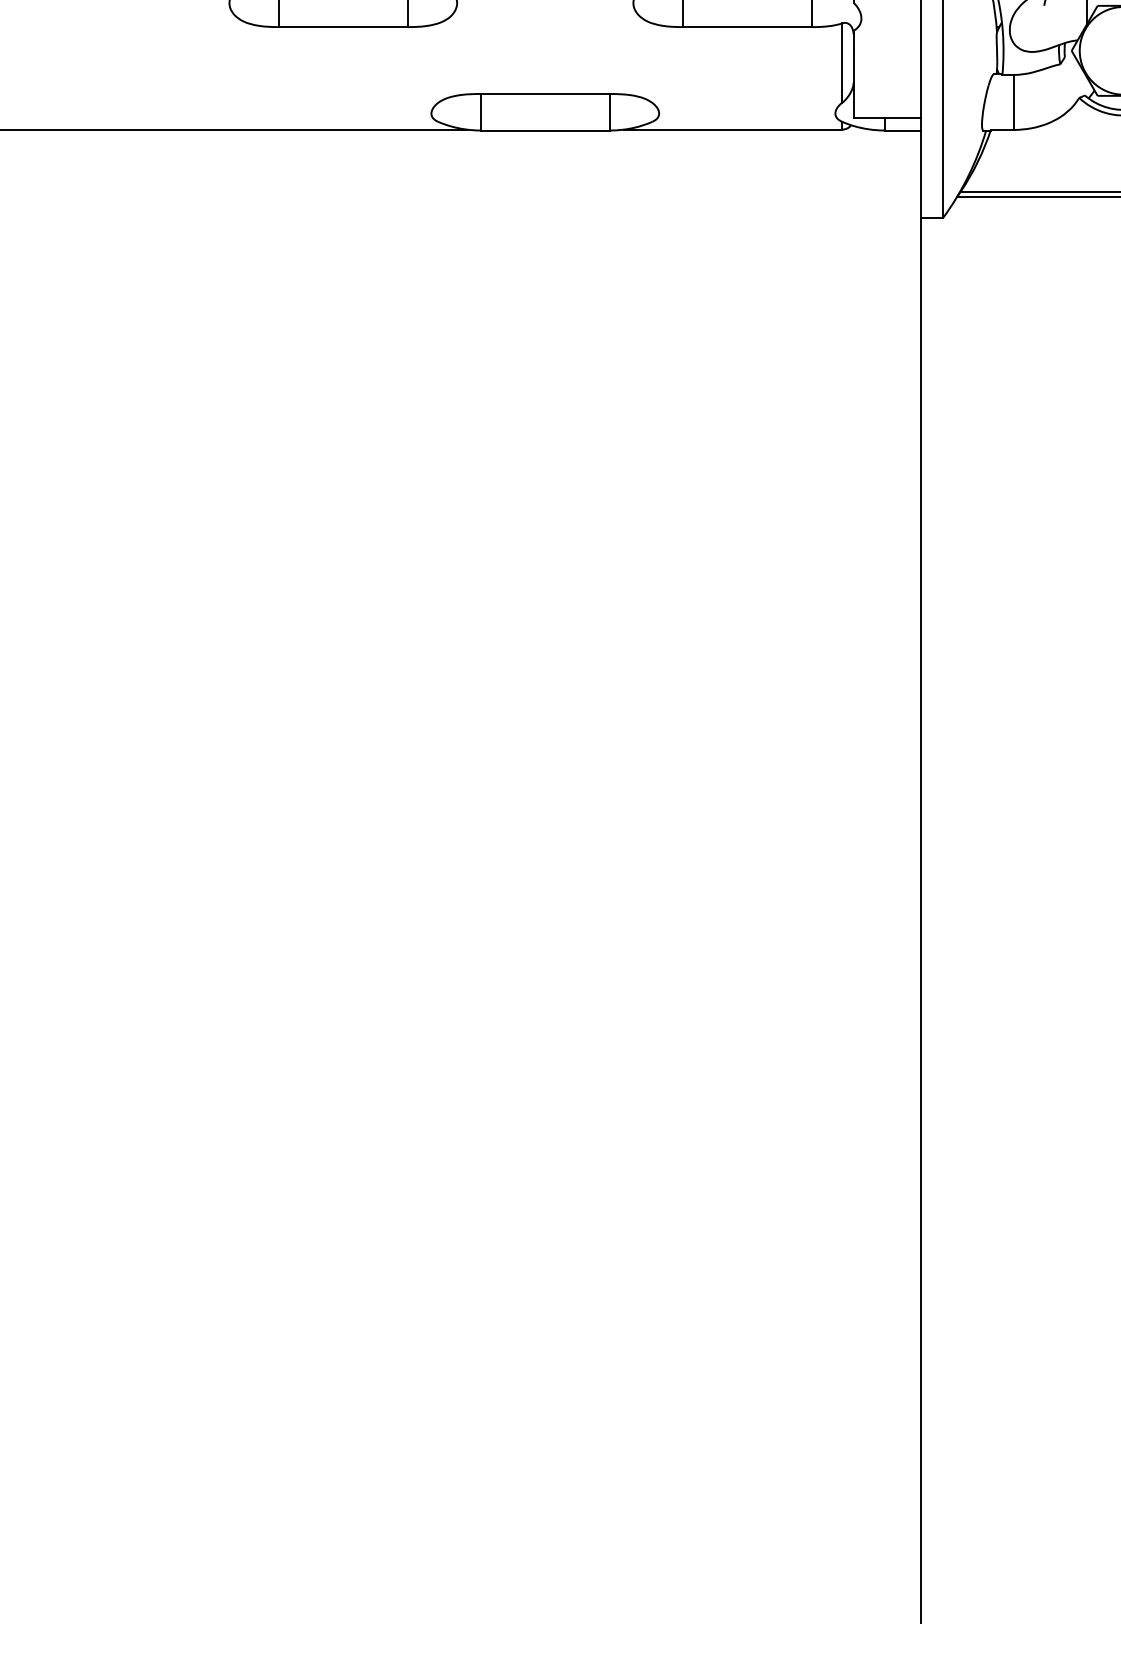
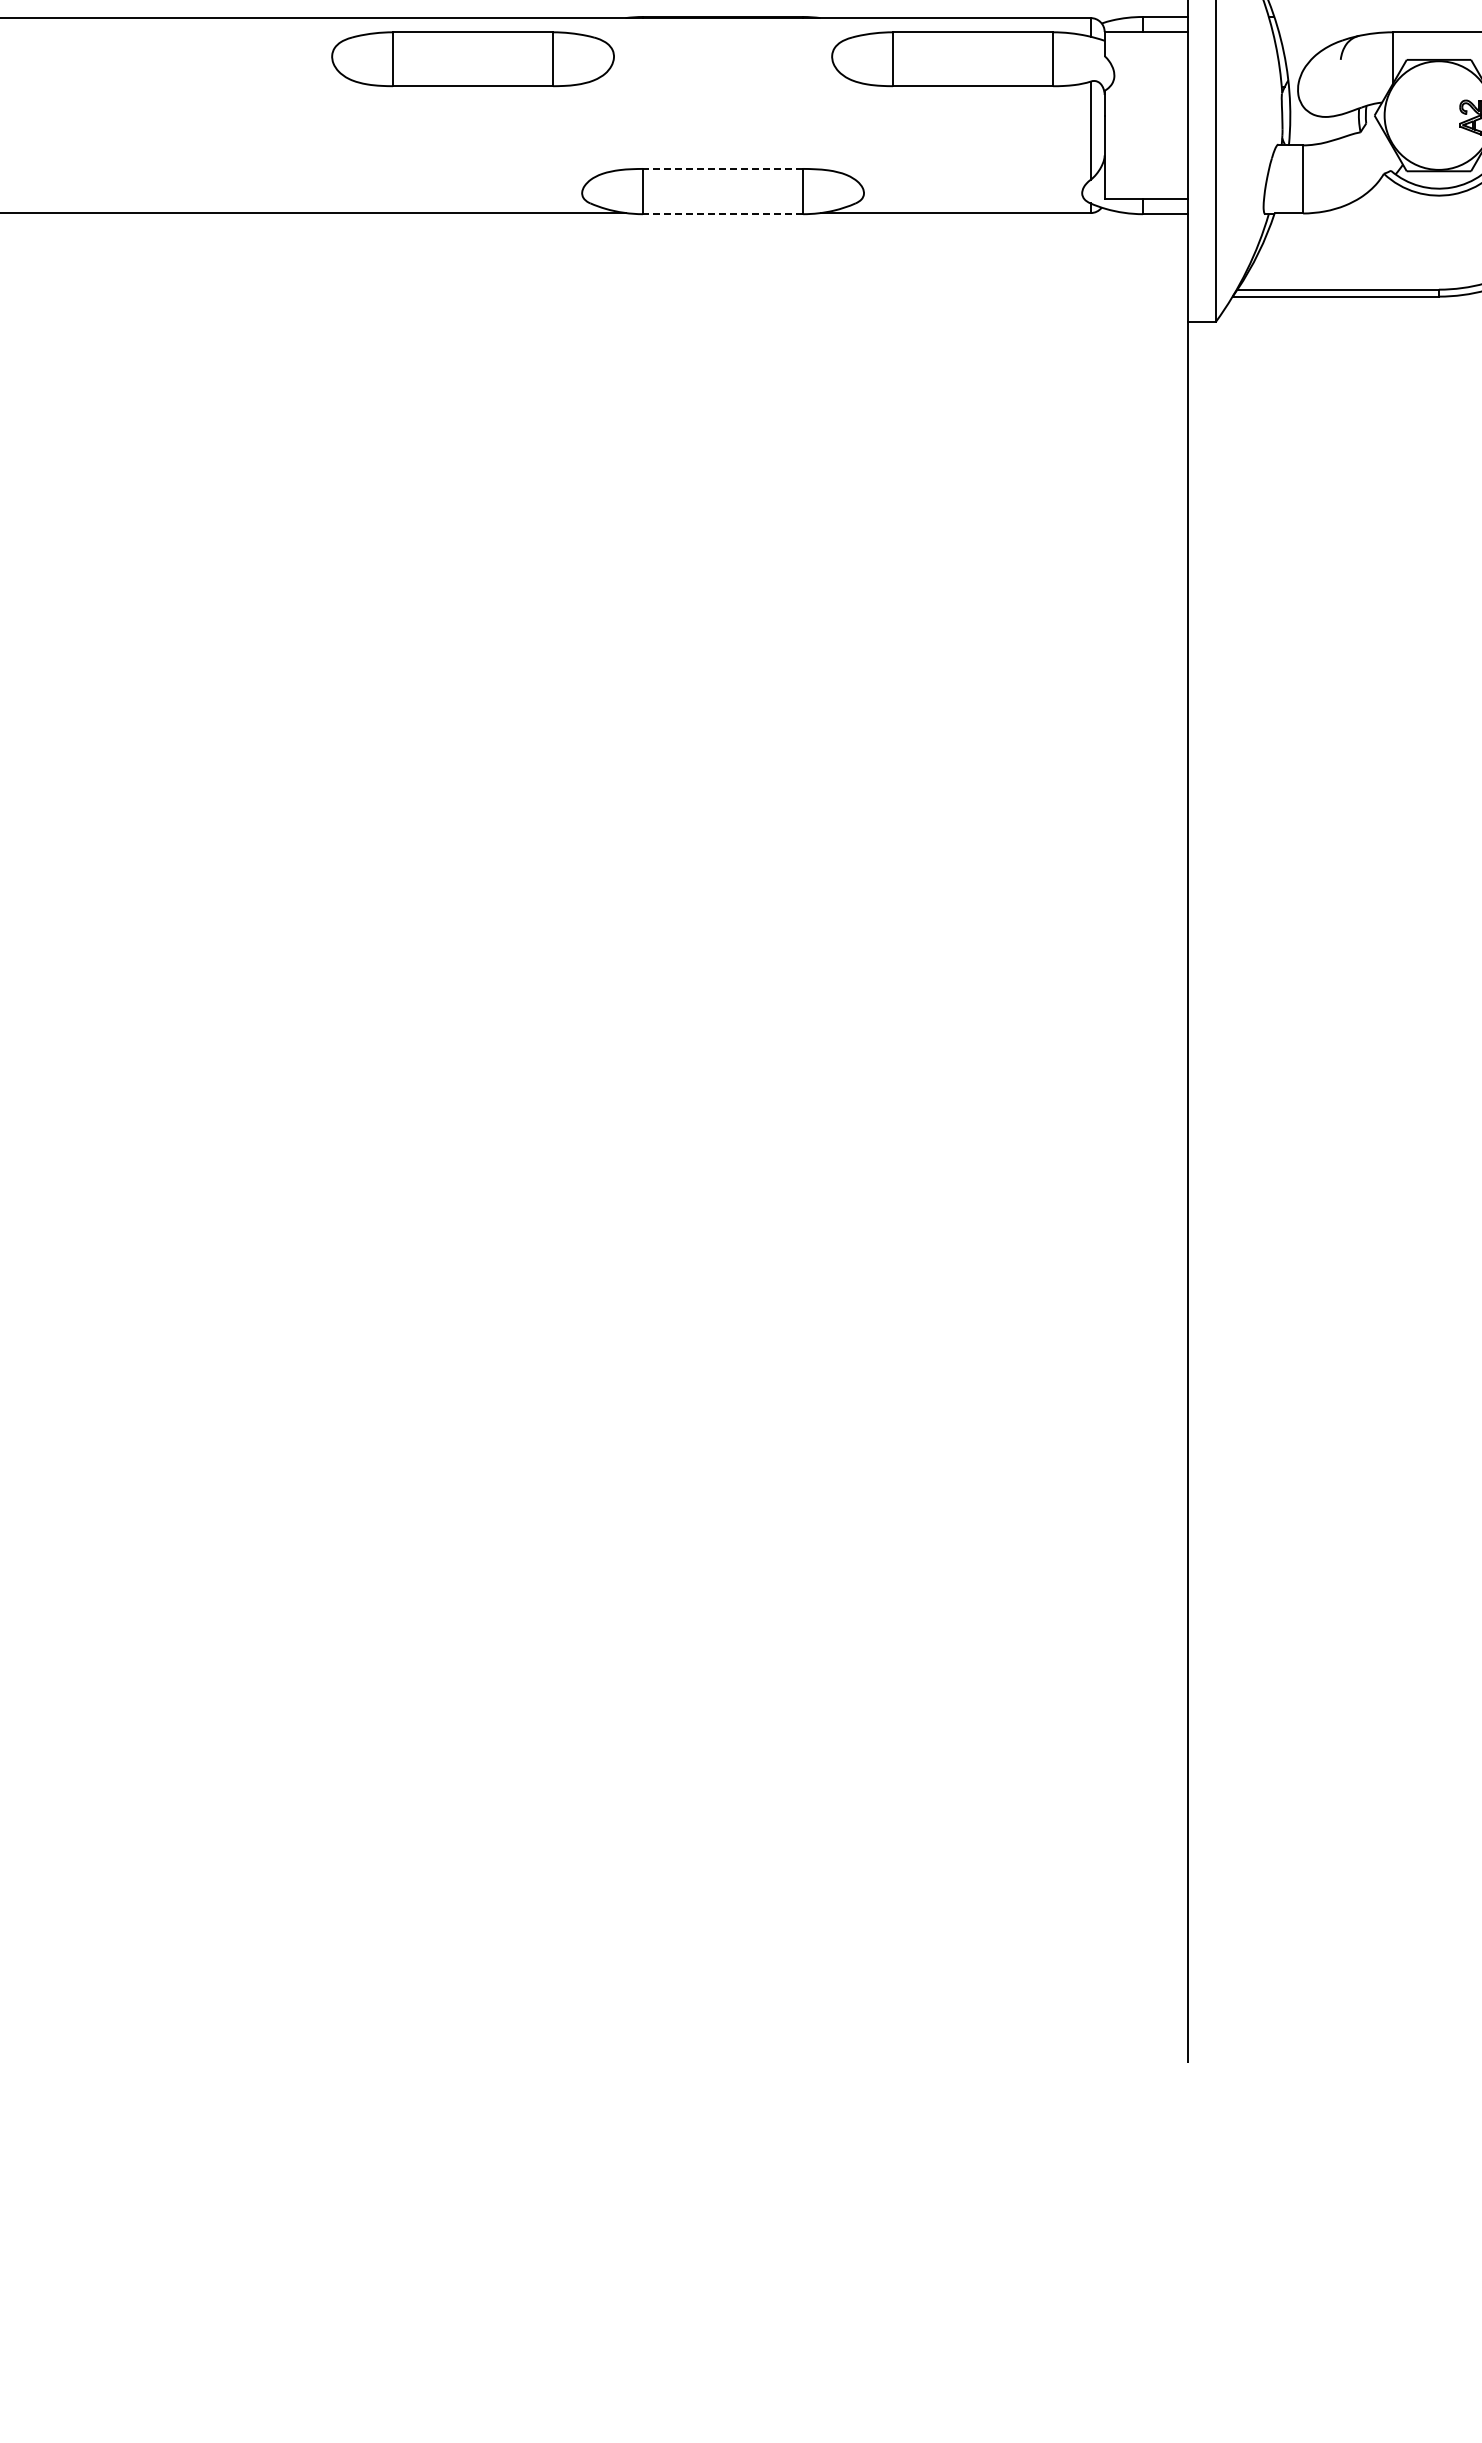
line: (544, 93) -> (722, 168), solid -> dashed
line: (544, 130) -> (722, 214), solid -> dashed

